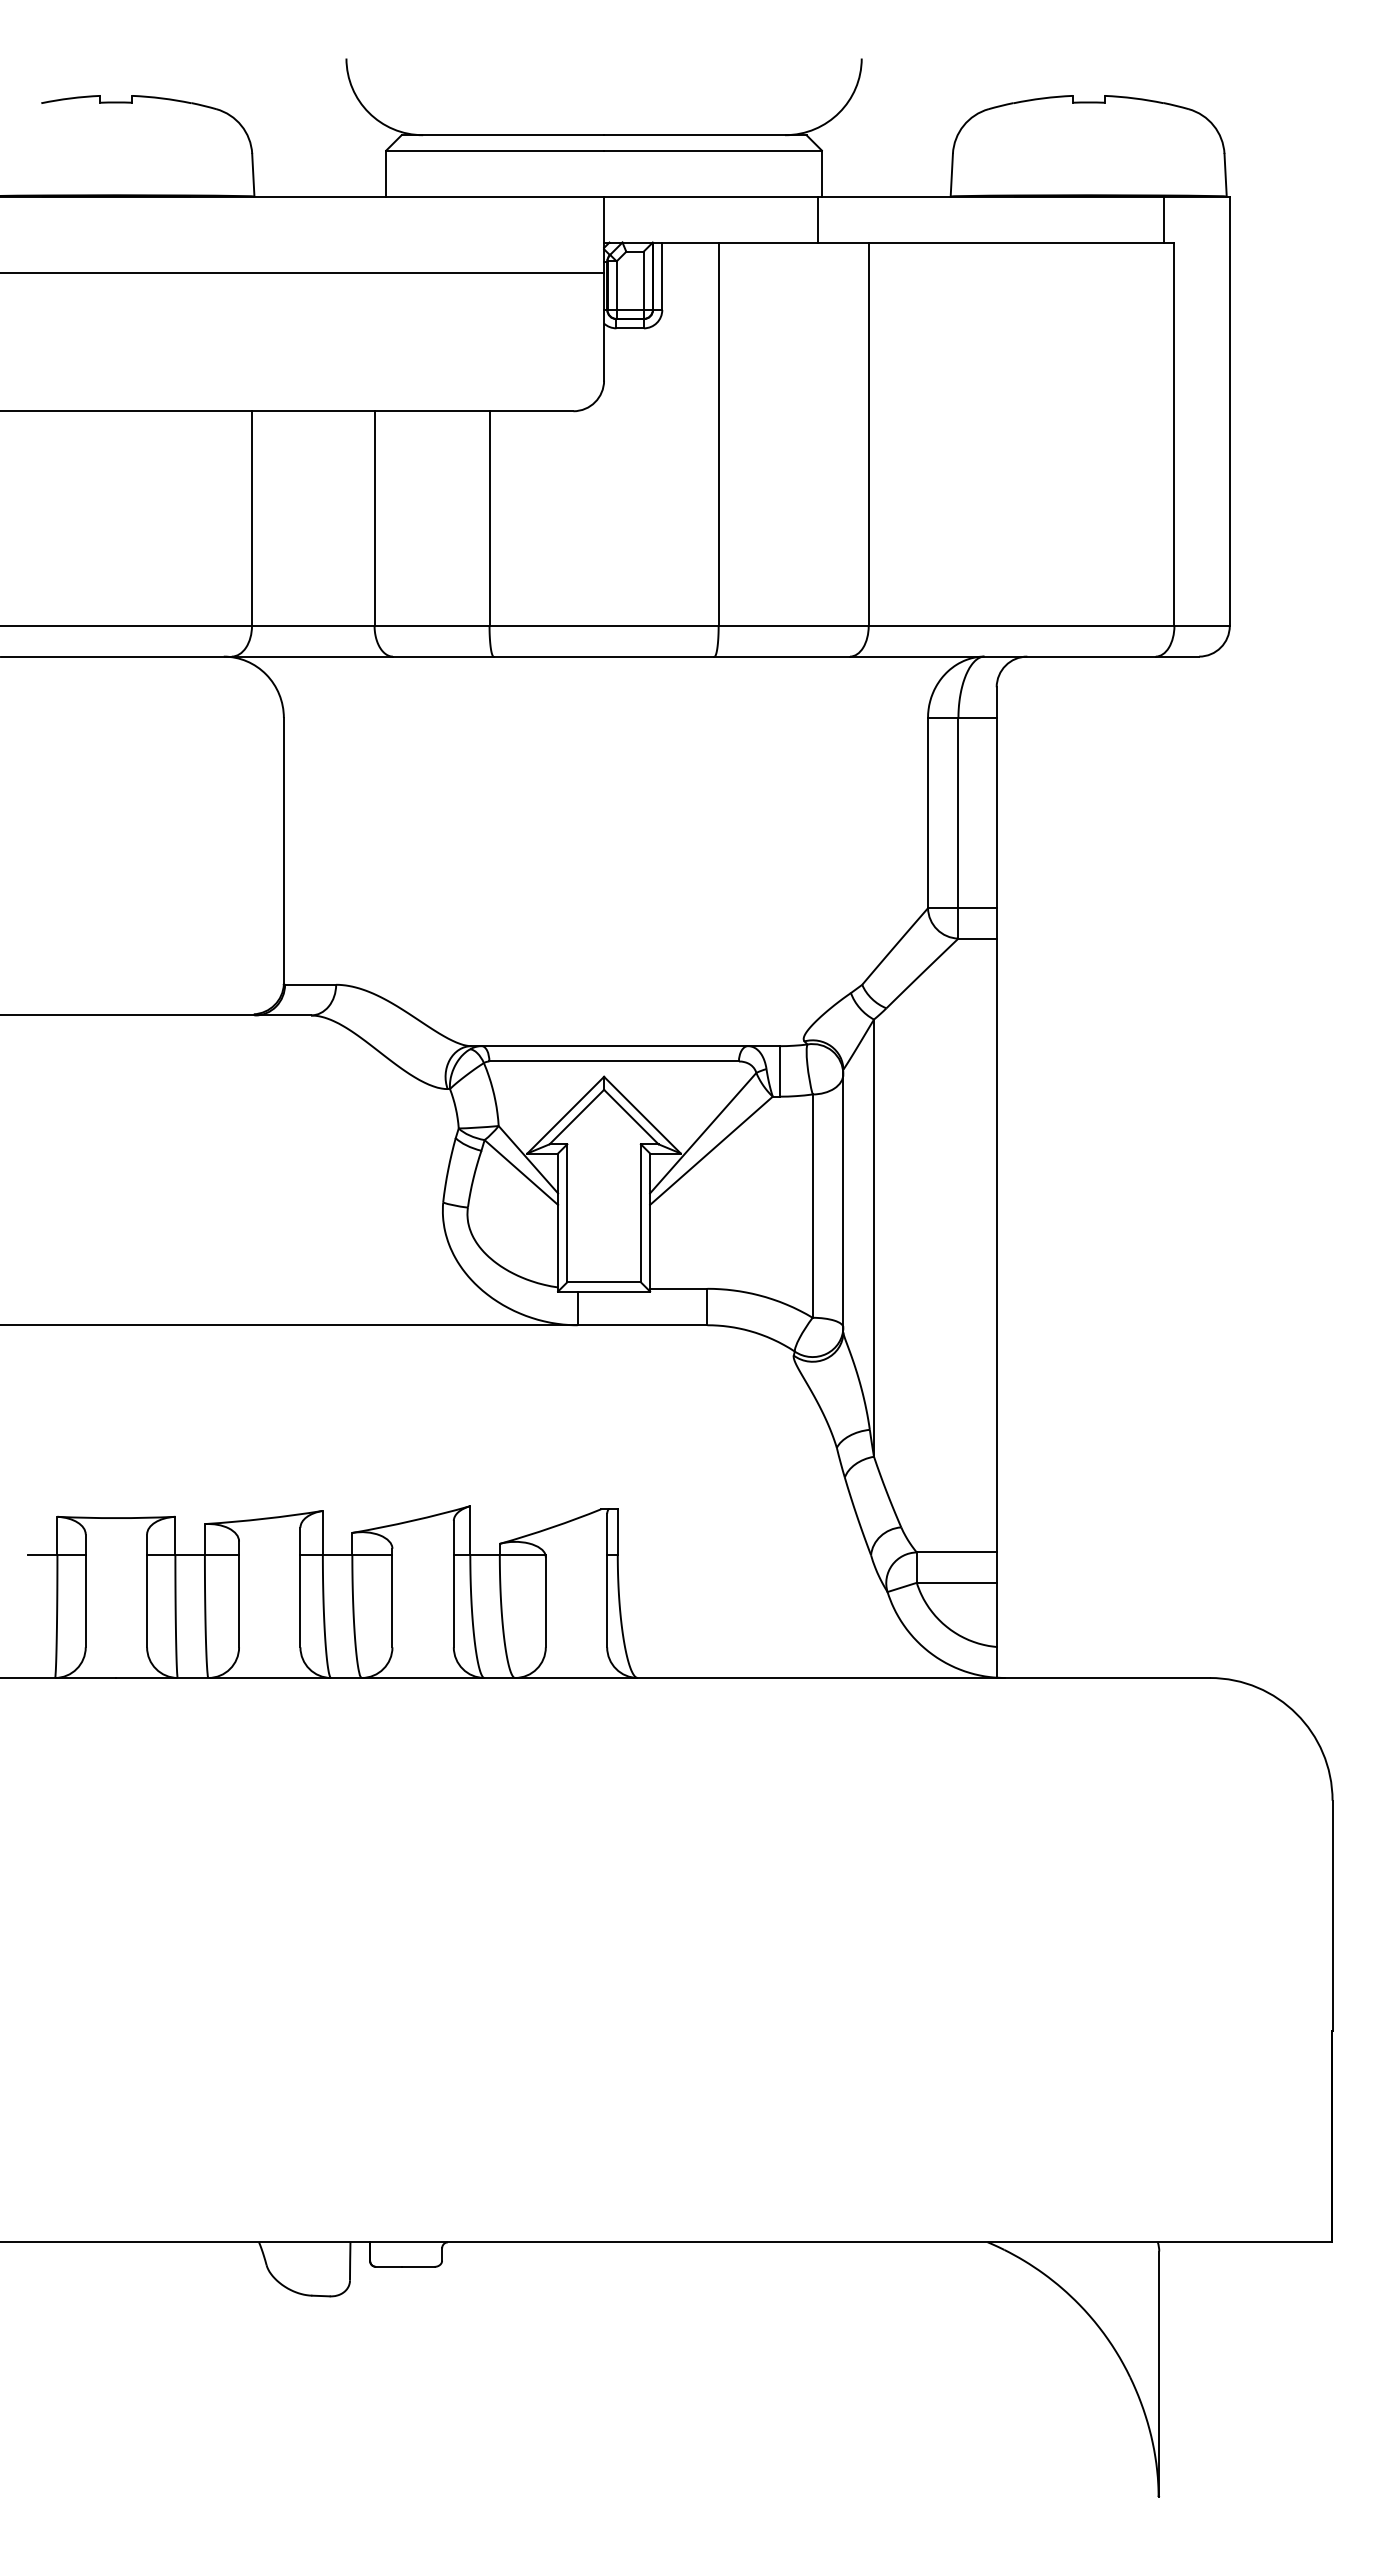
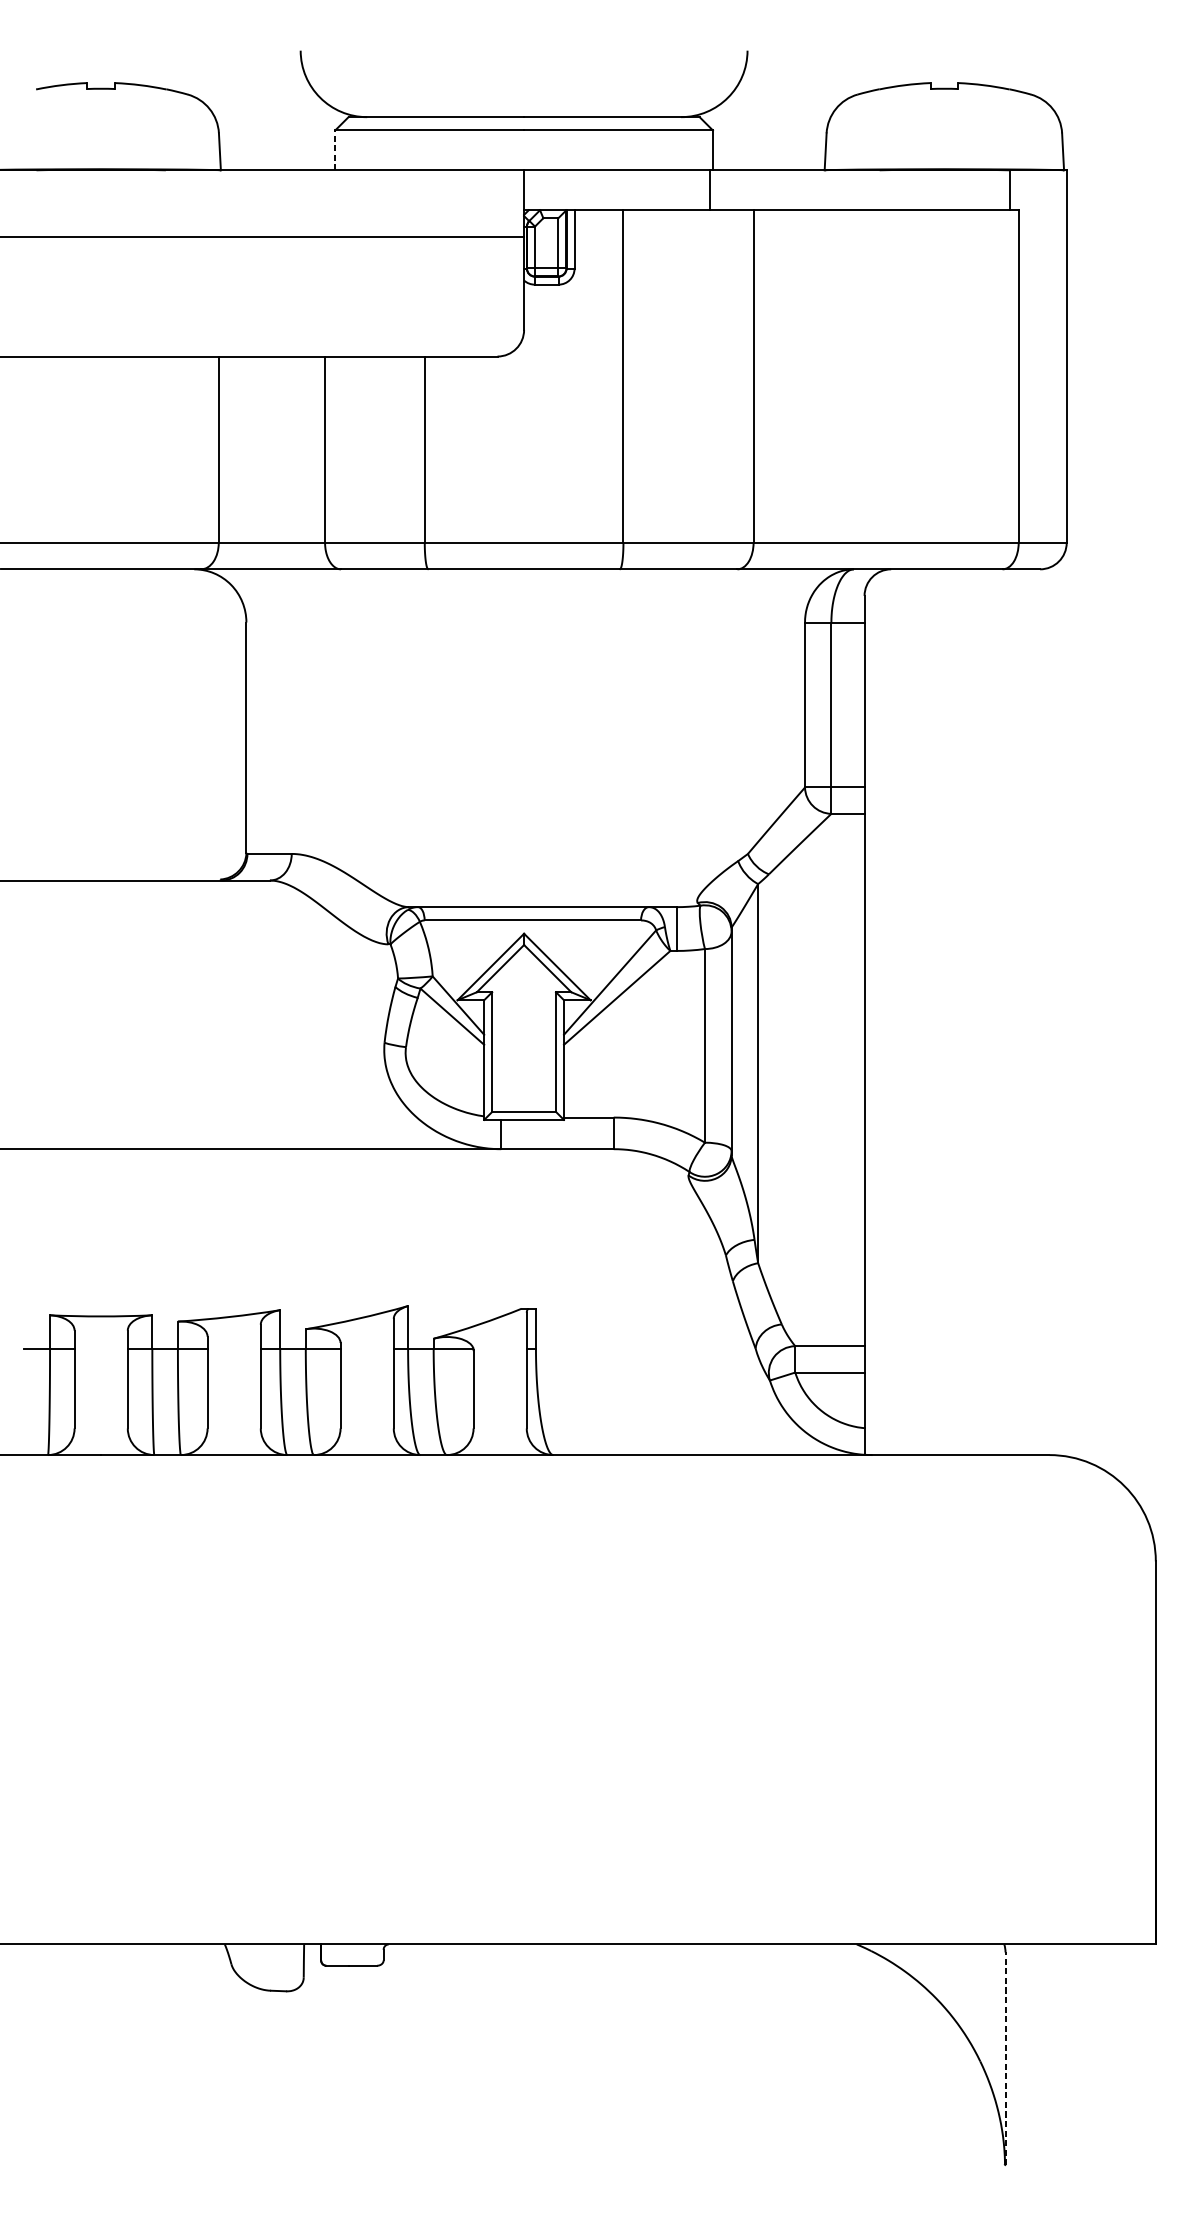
line: (386, 173) -> (335, 150), solid -> dashed
line: (1159, 2374) -> (1005, 2059), solid -> dashed

